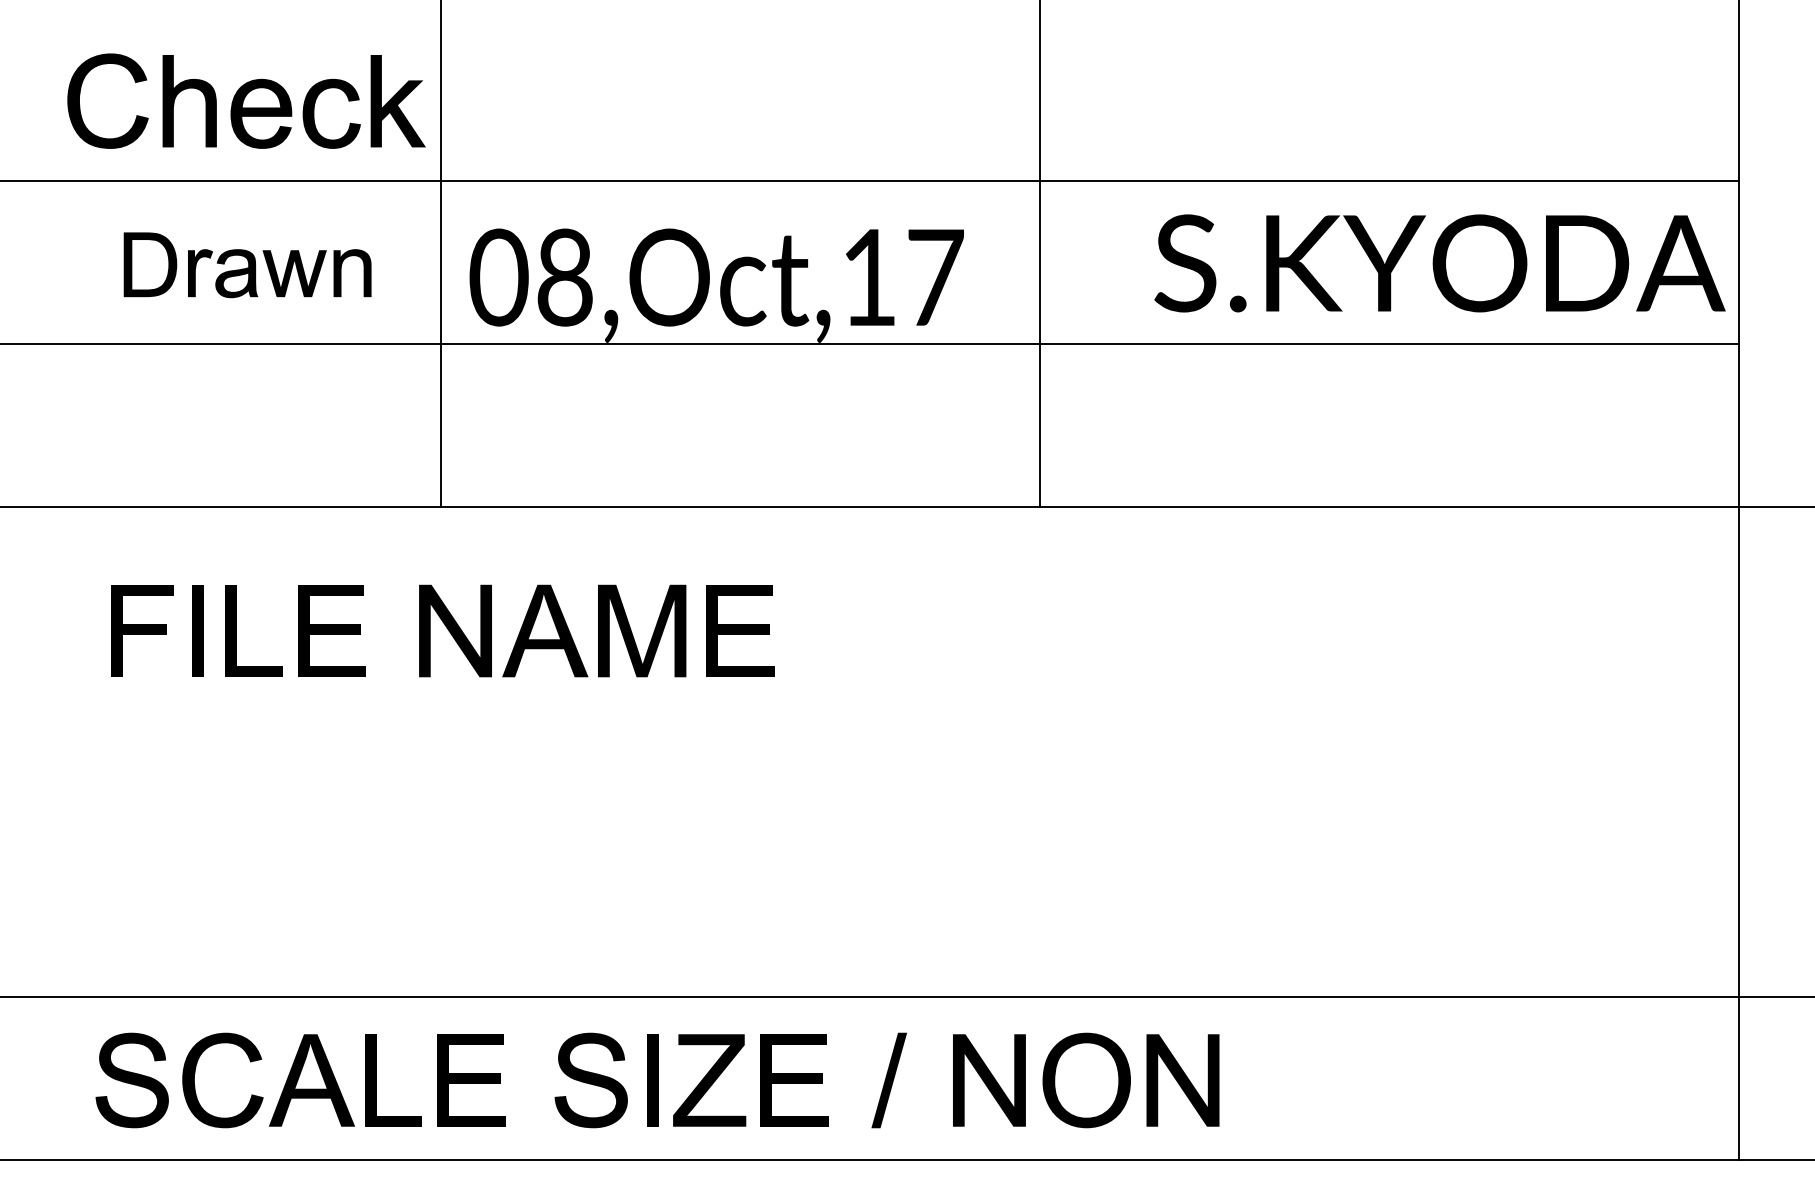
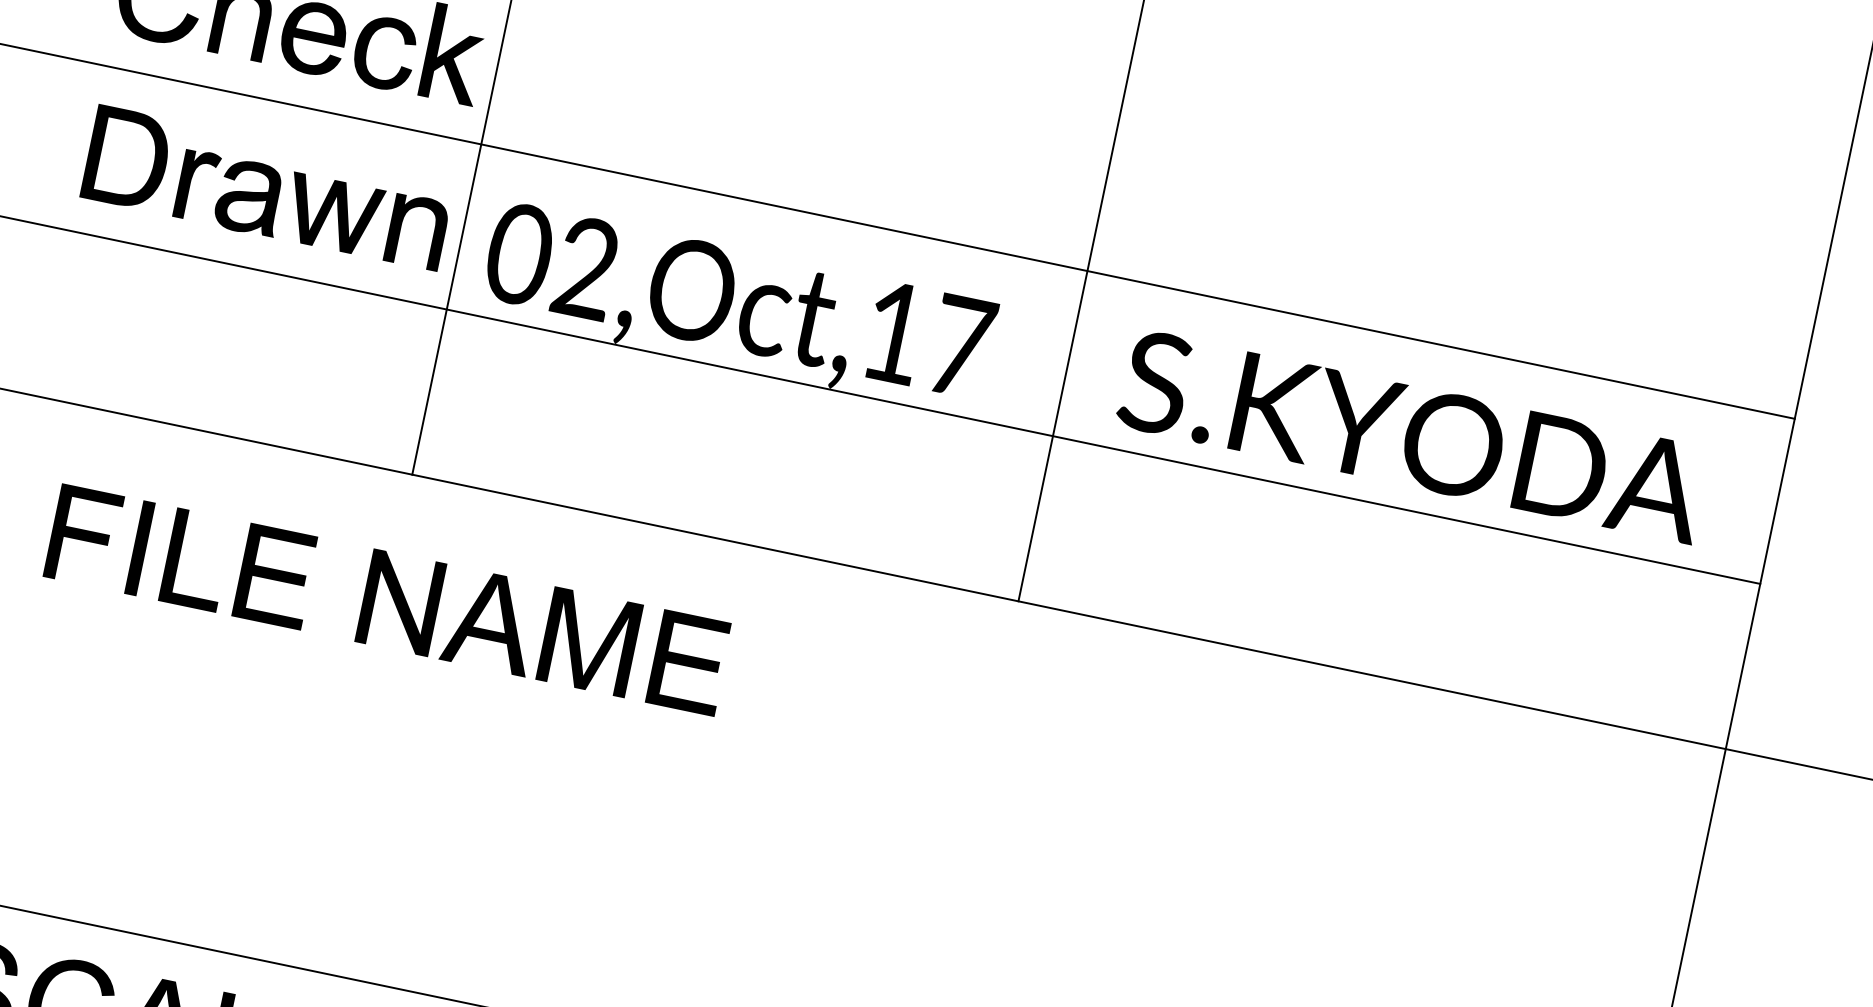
text: (1439, 263) -> (1412, 436), moved
part: (247, 265) -> (267, 188), size x1.43
text: (564, 277) -> (585, 268), 08,Oct,17 -> 02,Oct,17

